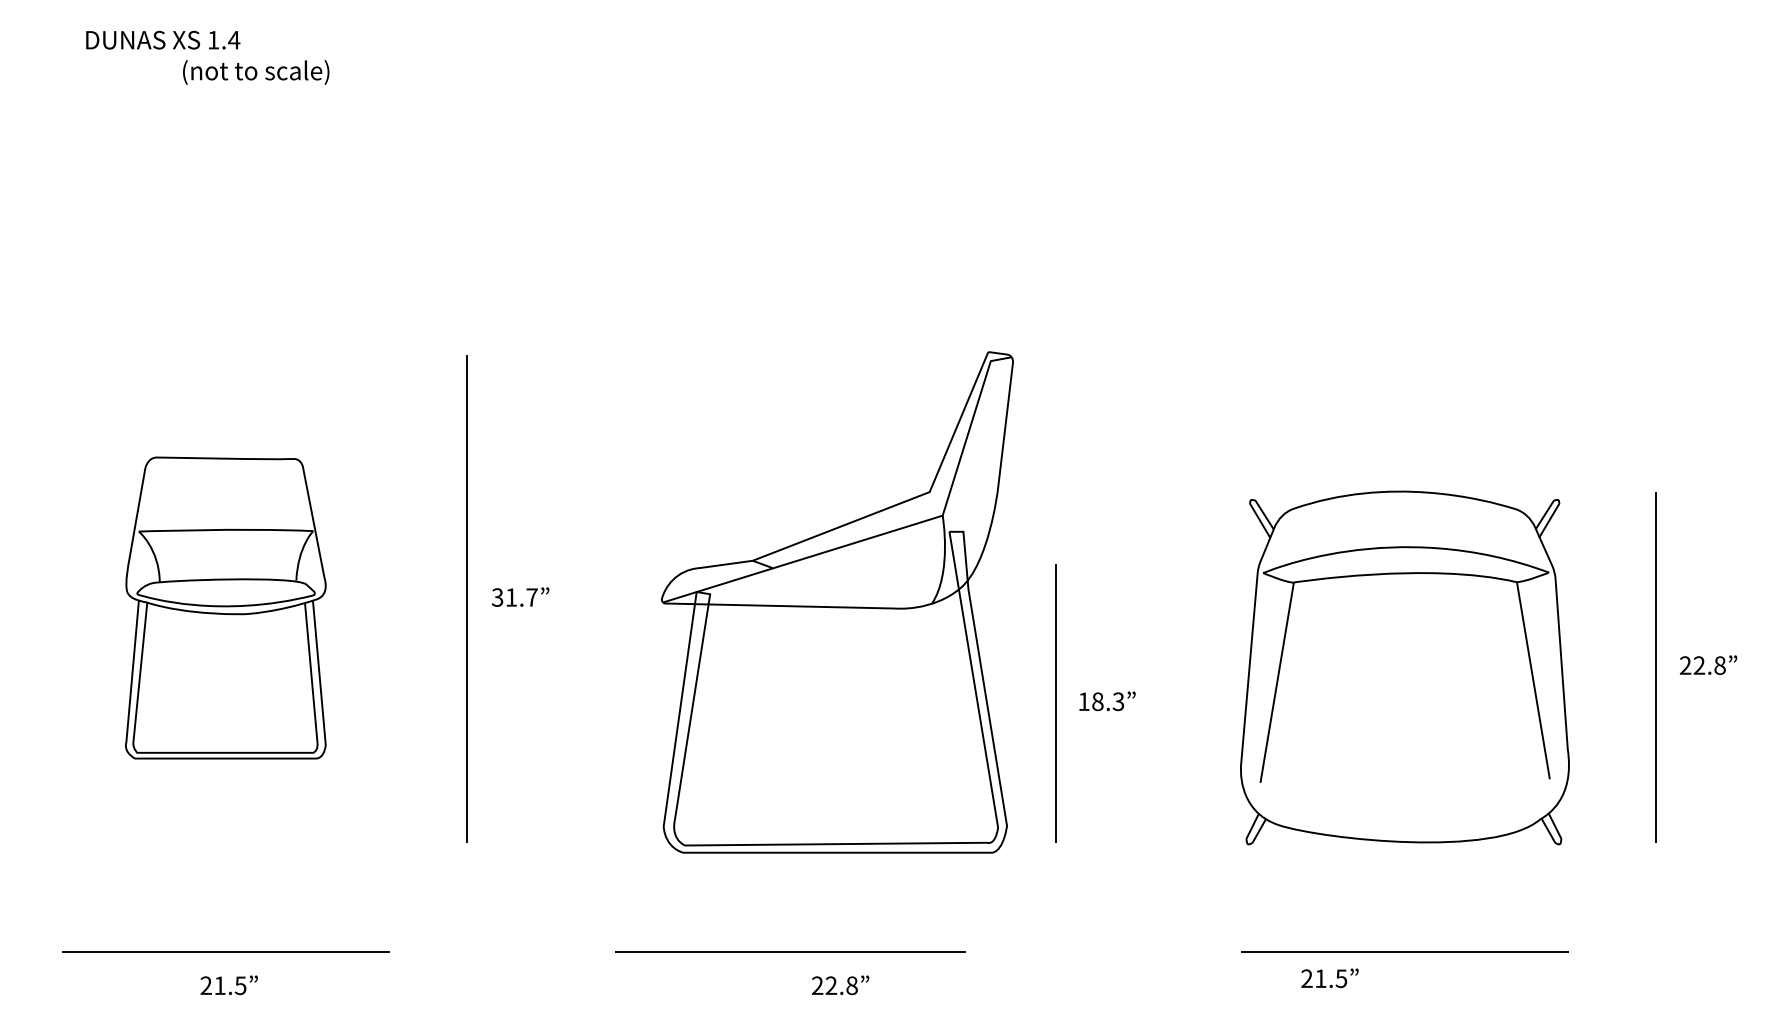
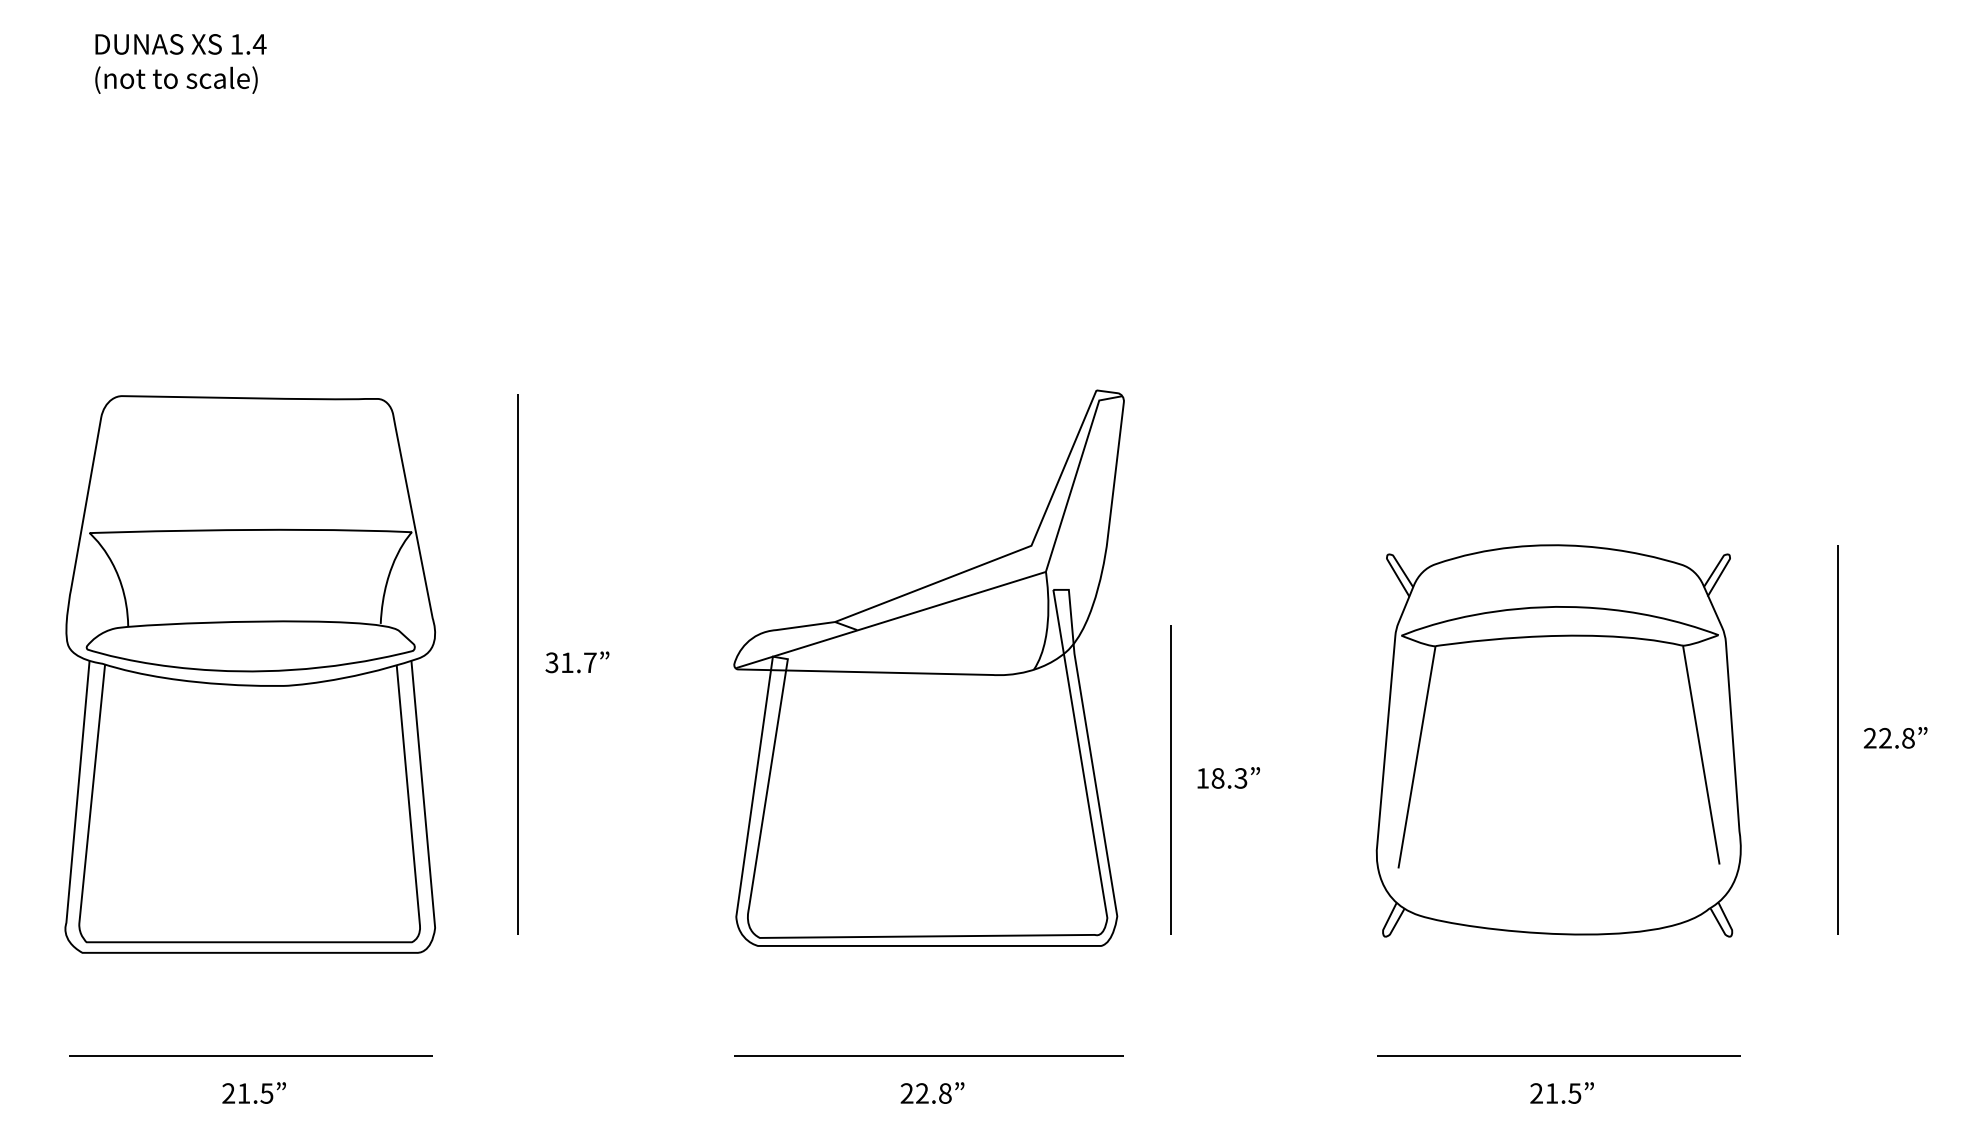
text: (256, 72) -> (176, 80), moved
part: (225, 607) -> (250, 673), size x1.67
line: (790, 951) -> (929, 1055), moved
text: (1329, 978) -> (1561, 1093), moved

